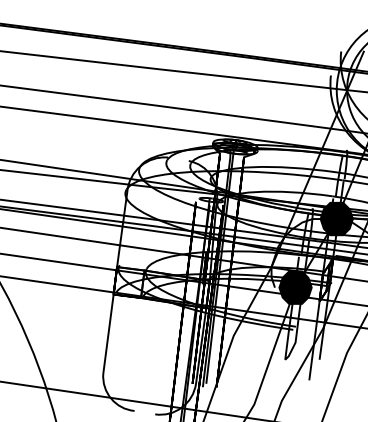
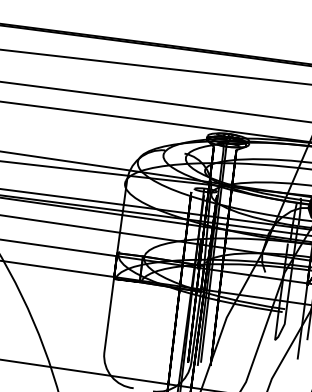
fill: (295, 287) -> (284, 272), removed

